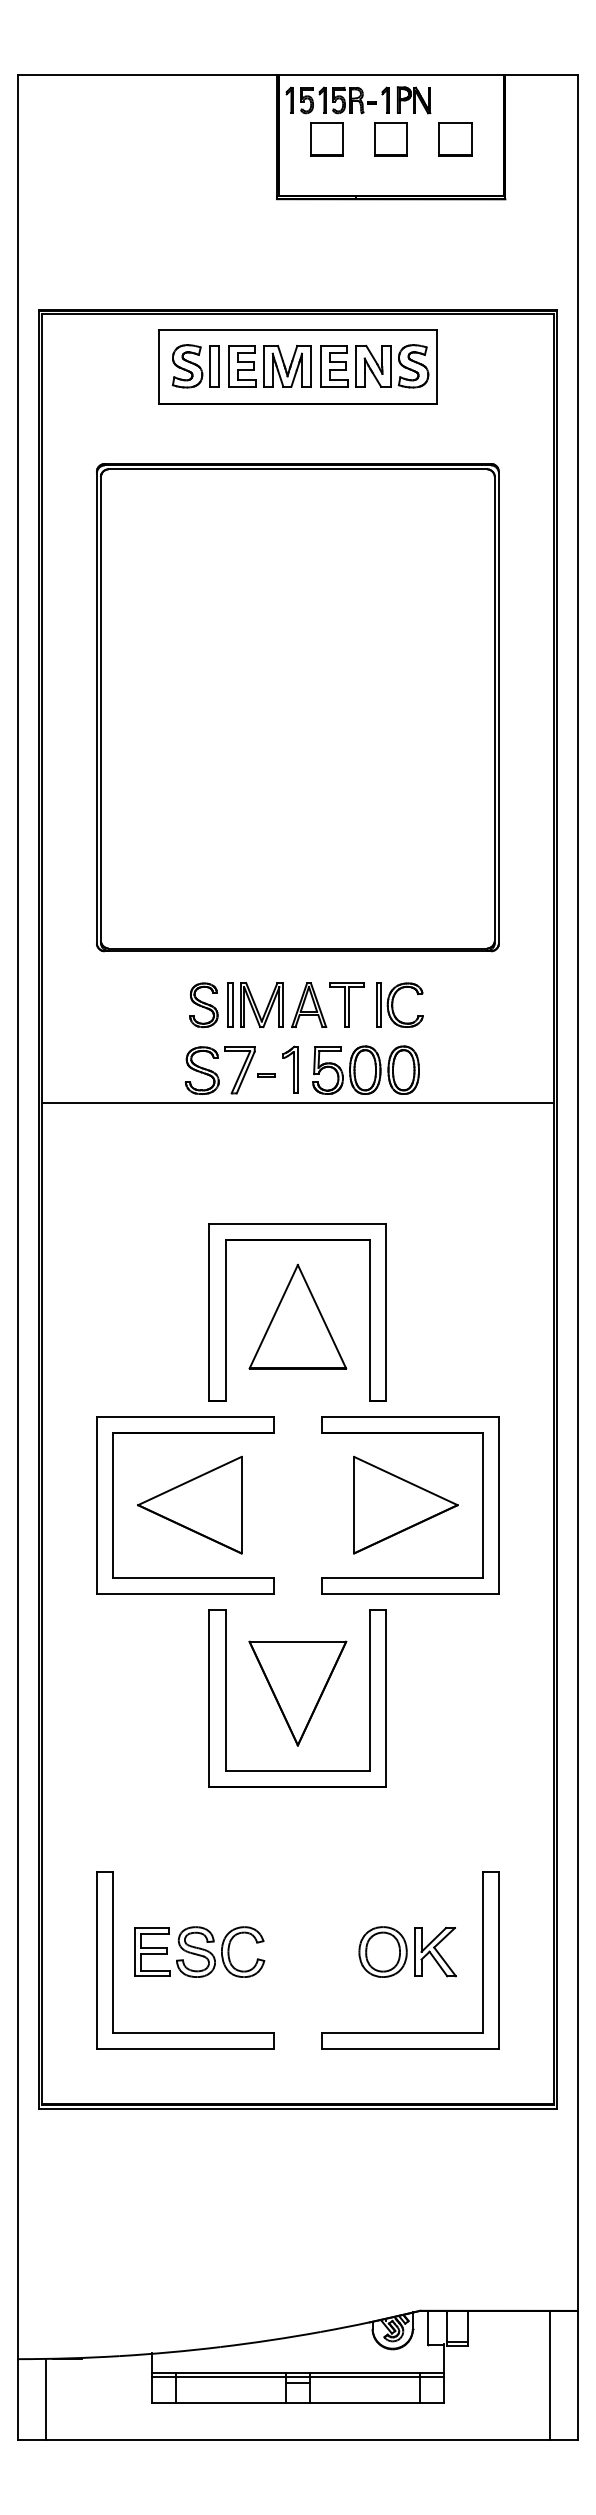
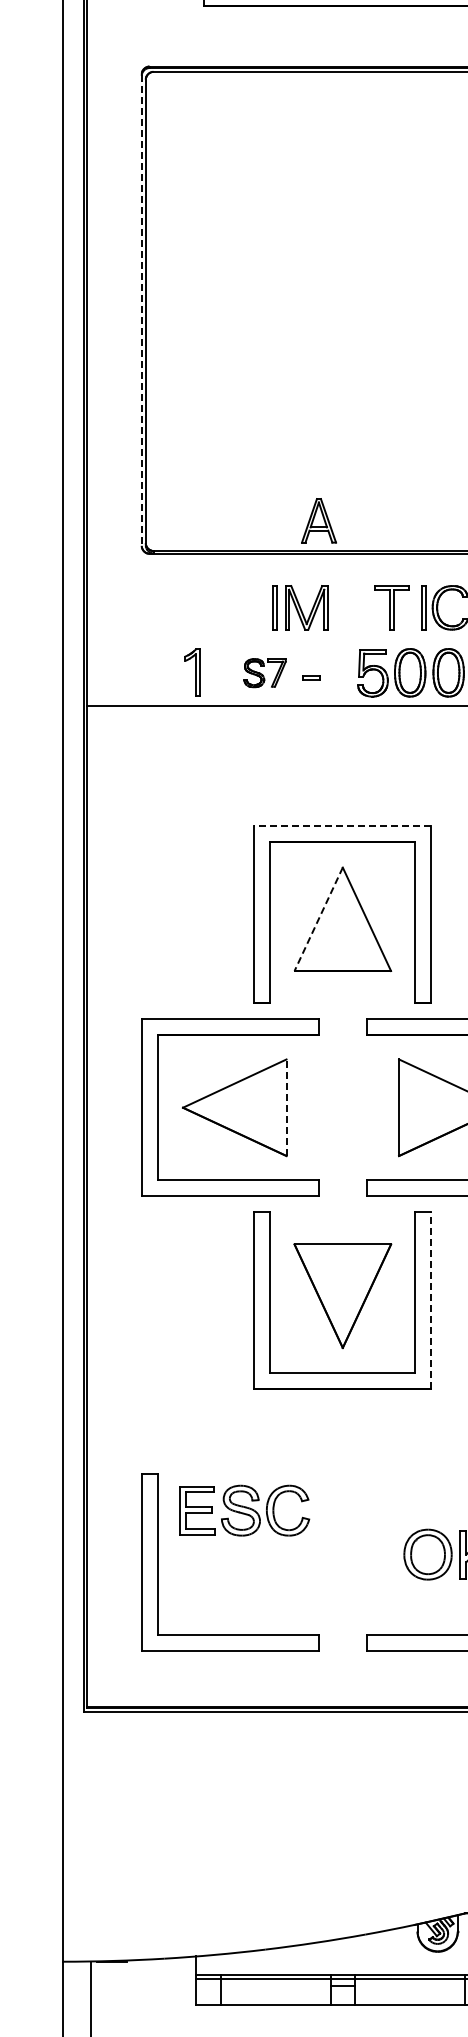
line: (96, 707) -> (141, 310), solid -> dashed
part: (203, 1005) -> (248, 608), removed
part: (309, 1005) -> (319, 521), moved
part: (290, 1069) -> (192, 672), moved
part: (219, 1070) -> (264, 673), size x0.6
line: (297, 1223) -> (342, 826), solid -> dashed
line: (273, 1317) -> (318, 920), solid -> dashed
line: (241, 1504) -> (286, 1107), solid -> dashed
line: (386, 1697) -> (431, 1300), solid -> dashed
part: (199, 1951) -> (244, 1510), moved

